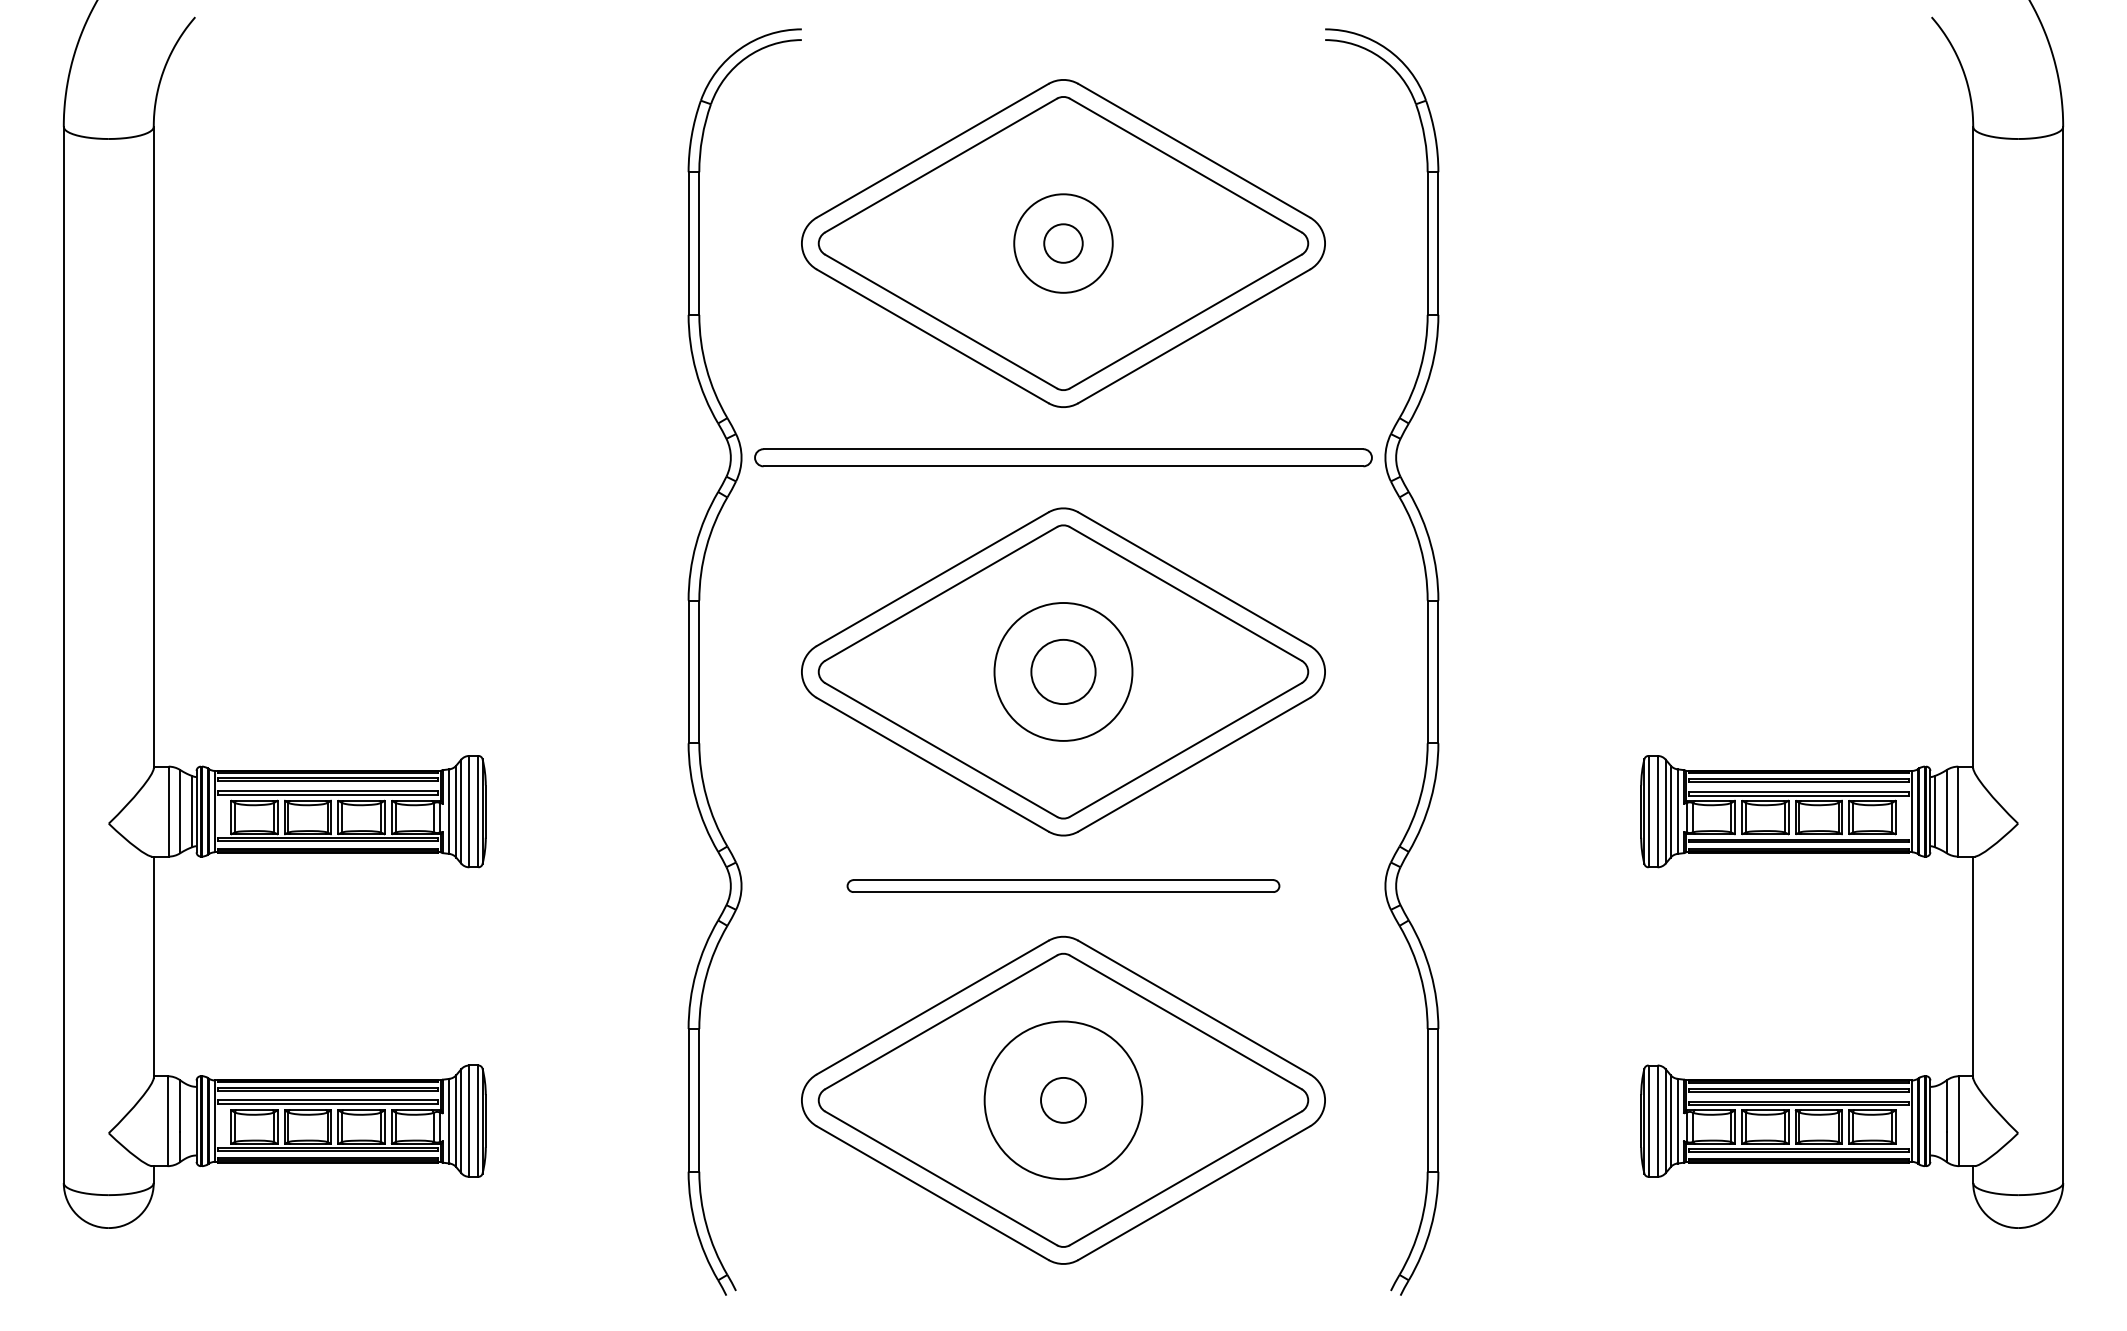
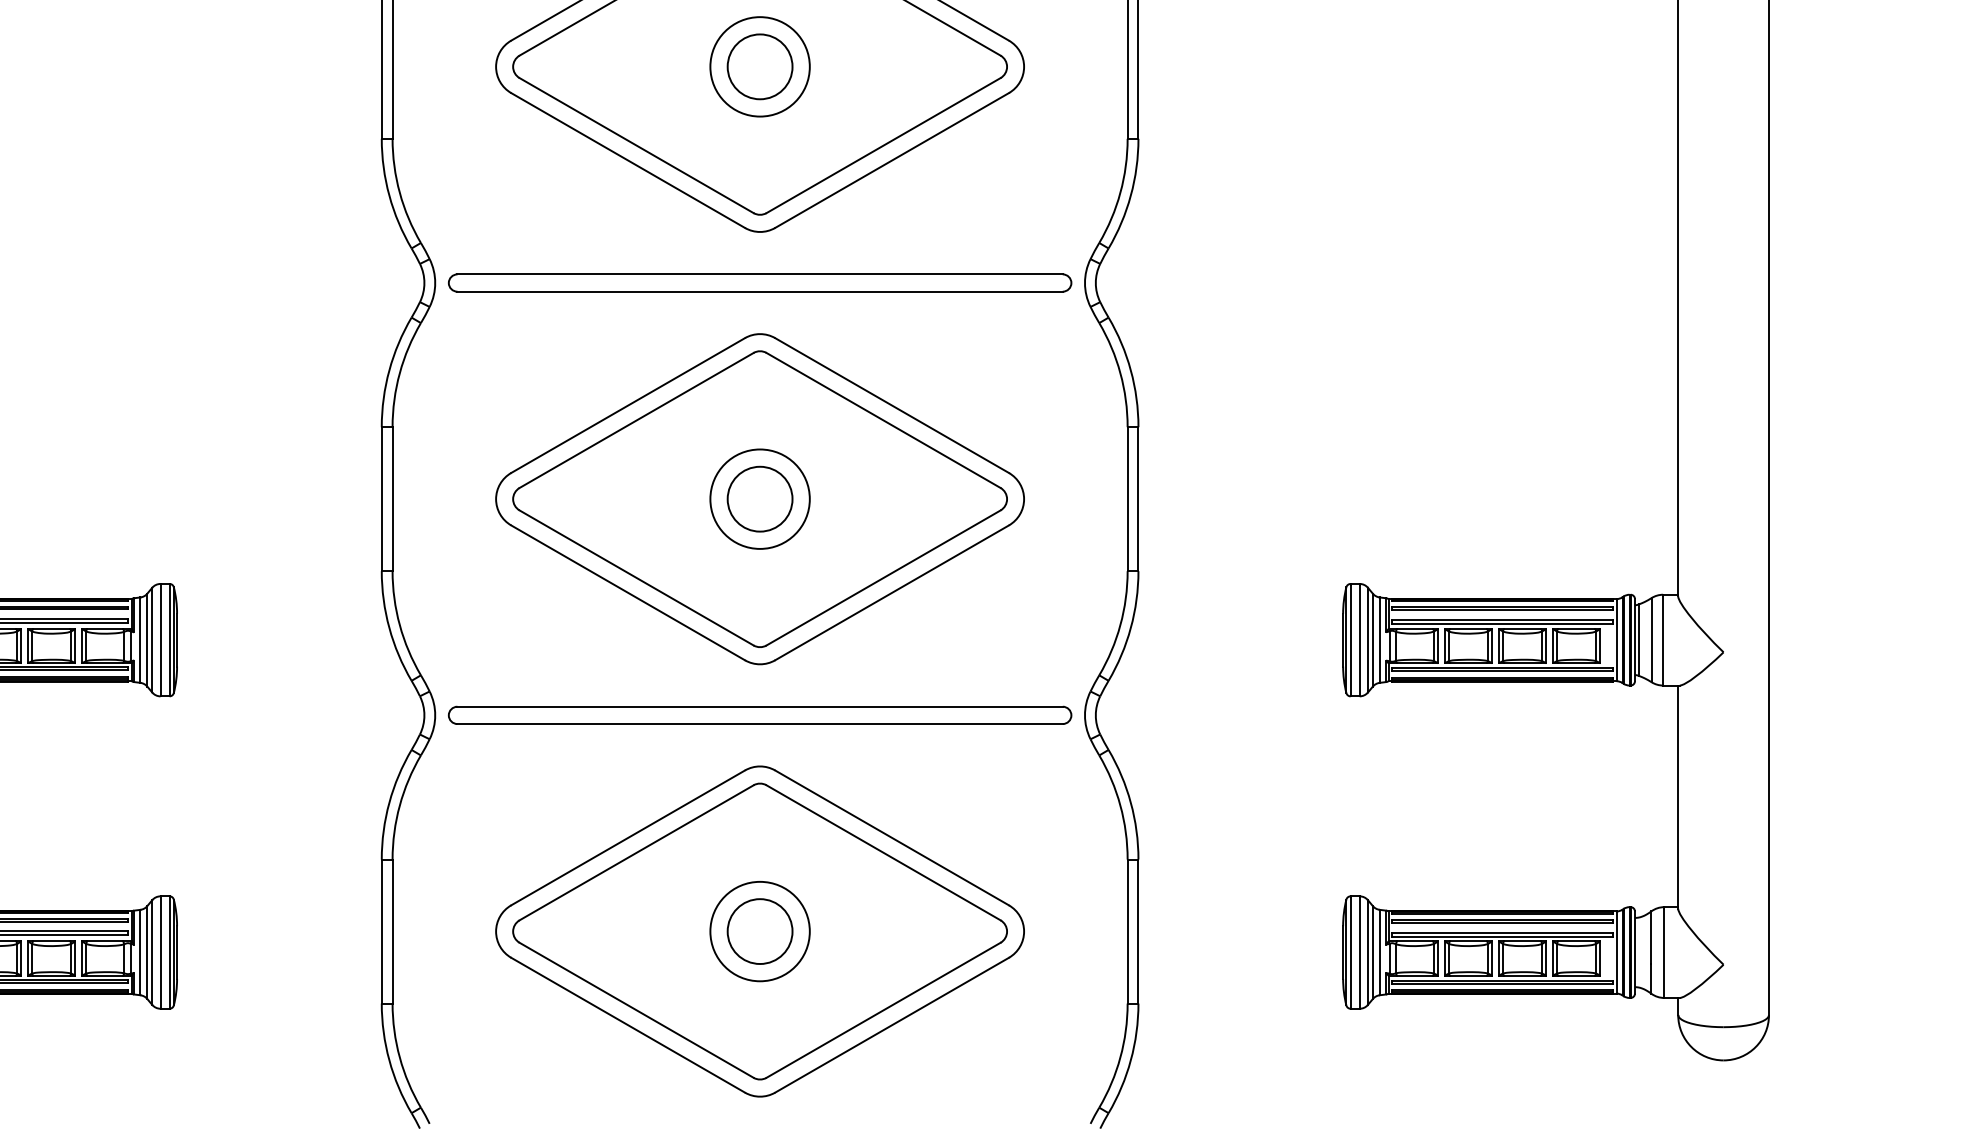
circle: (1063, 243) -> (760, 66), size x1.67
circle: (1063, 671) -> (760, 498), size x0.71
part: (1063, 885) -> (760, 714), size x1.43
circle: (1063, 1100) -> (760, 931), size x0.62
circle: (1063, 1100) -> (760, 931), size x1.43

